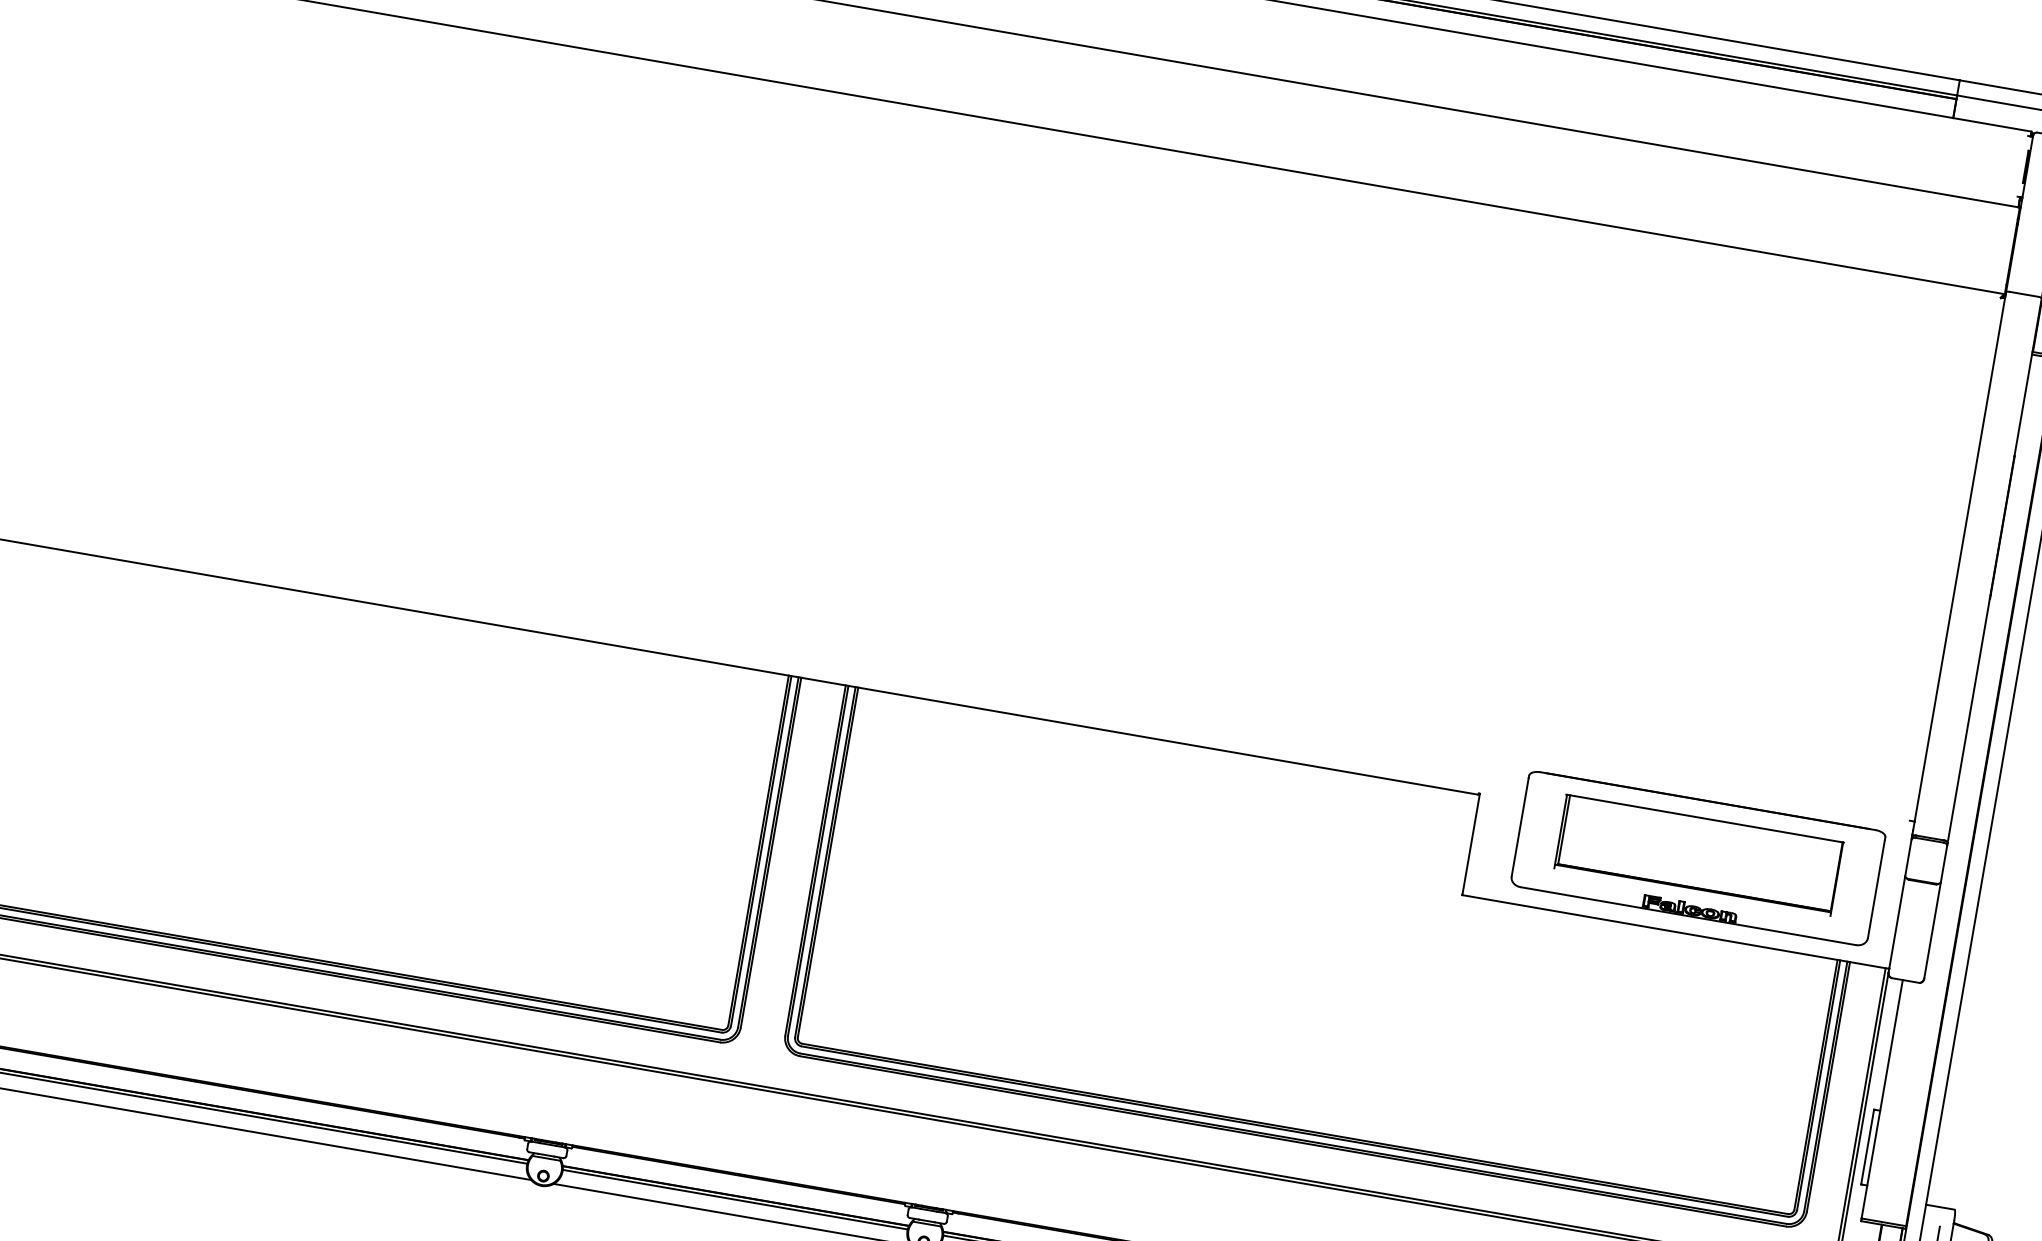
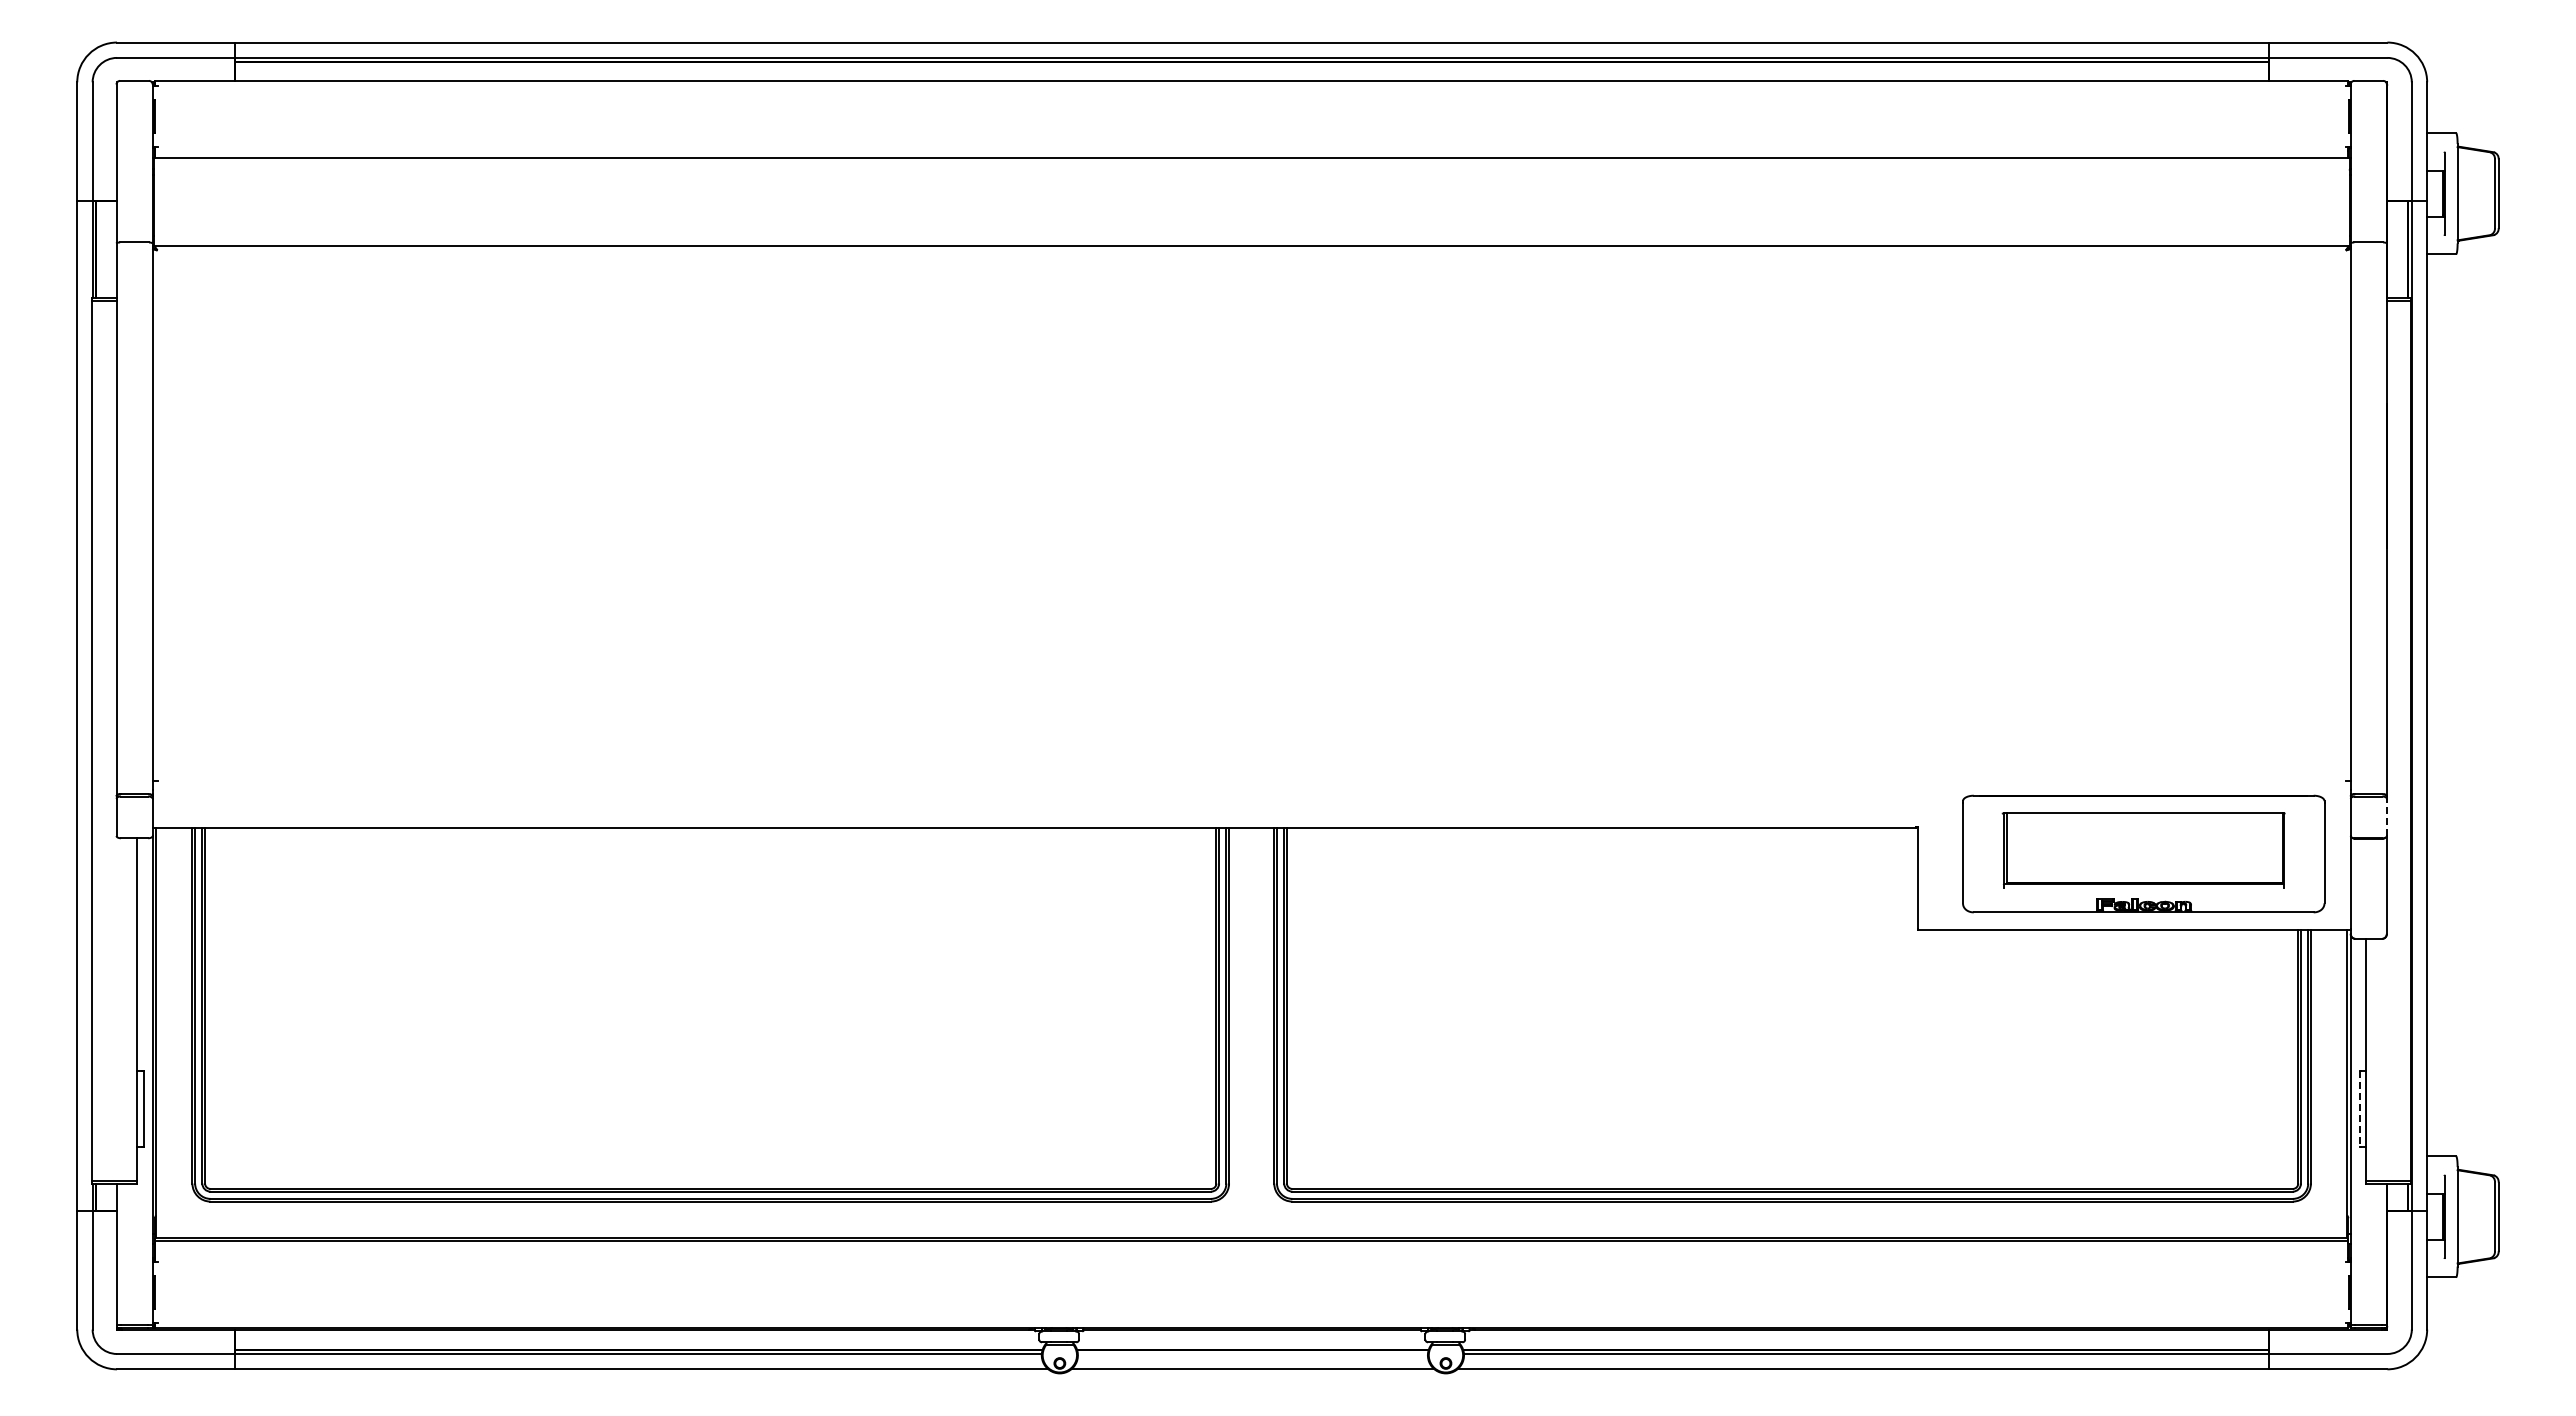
line: (1943, 863) -> (2386, 817), solid -> dashed
line: (1867, 1147) -> (2359, 1109), solid -> dashed
line: (734, 1199) -> (1252, 1353), removed

